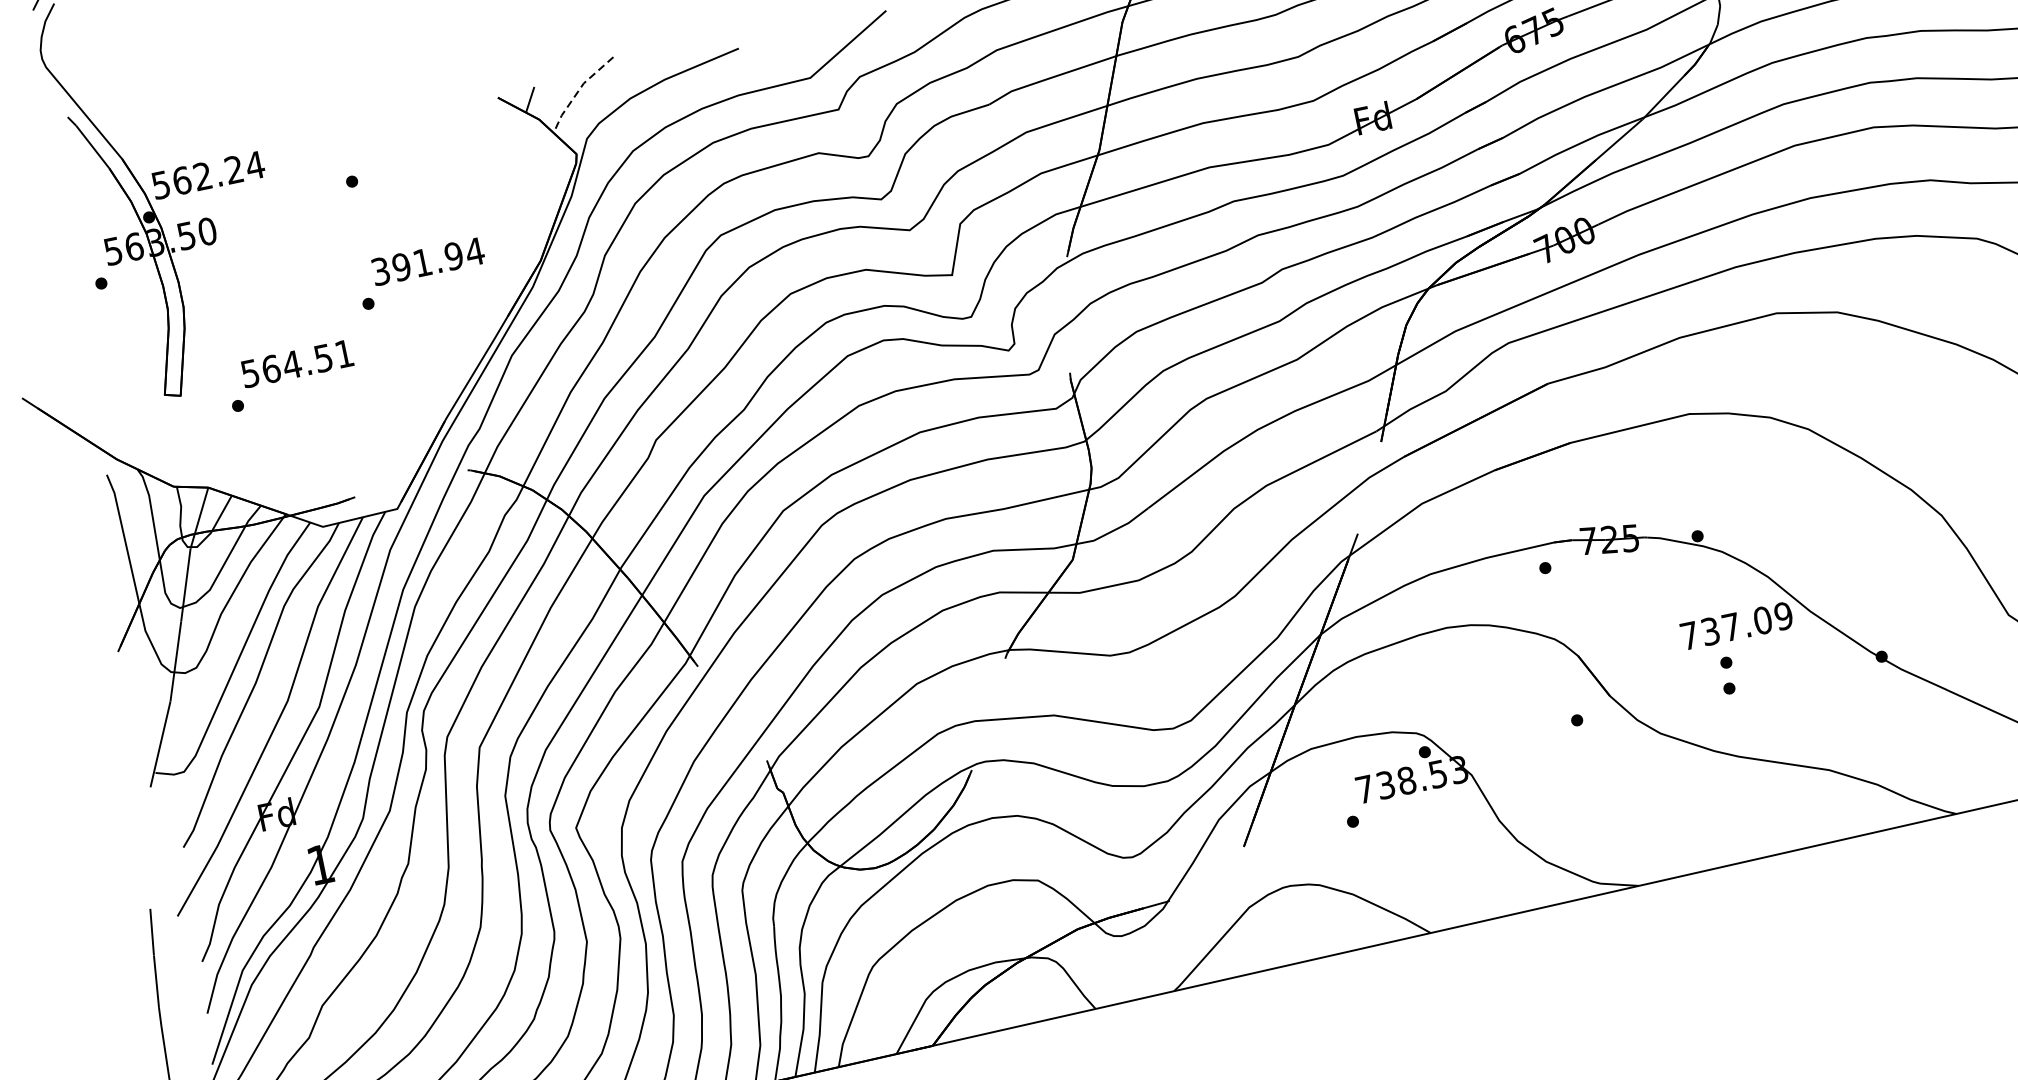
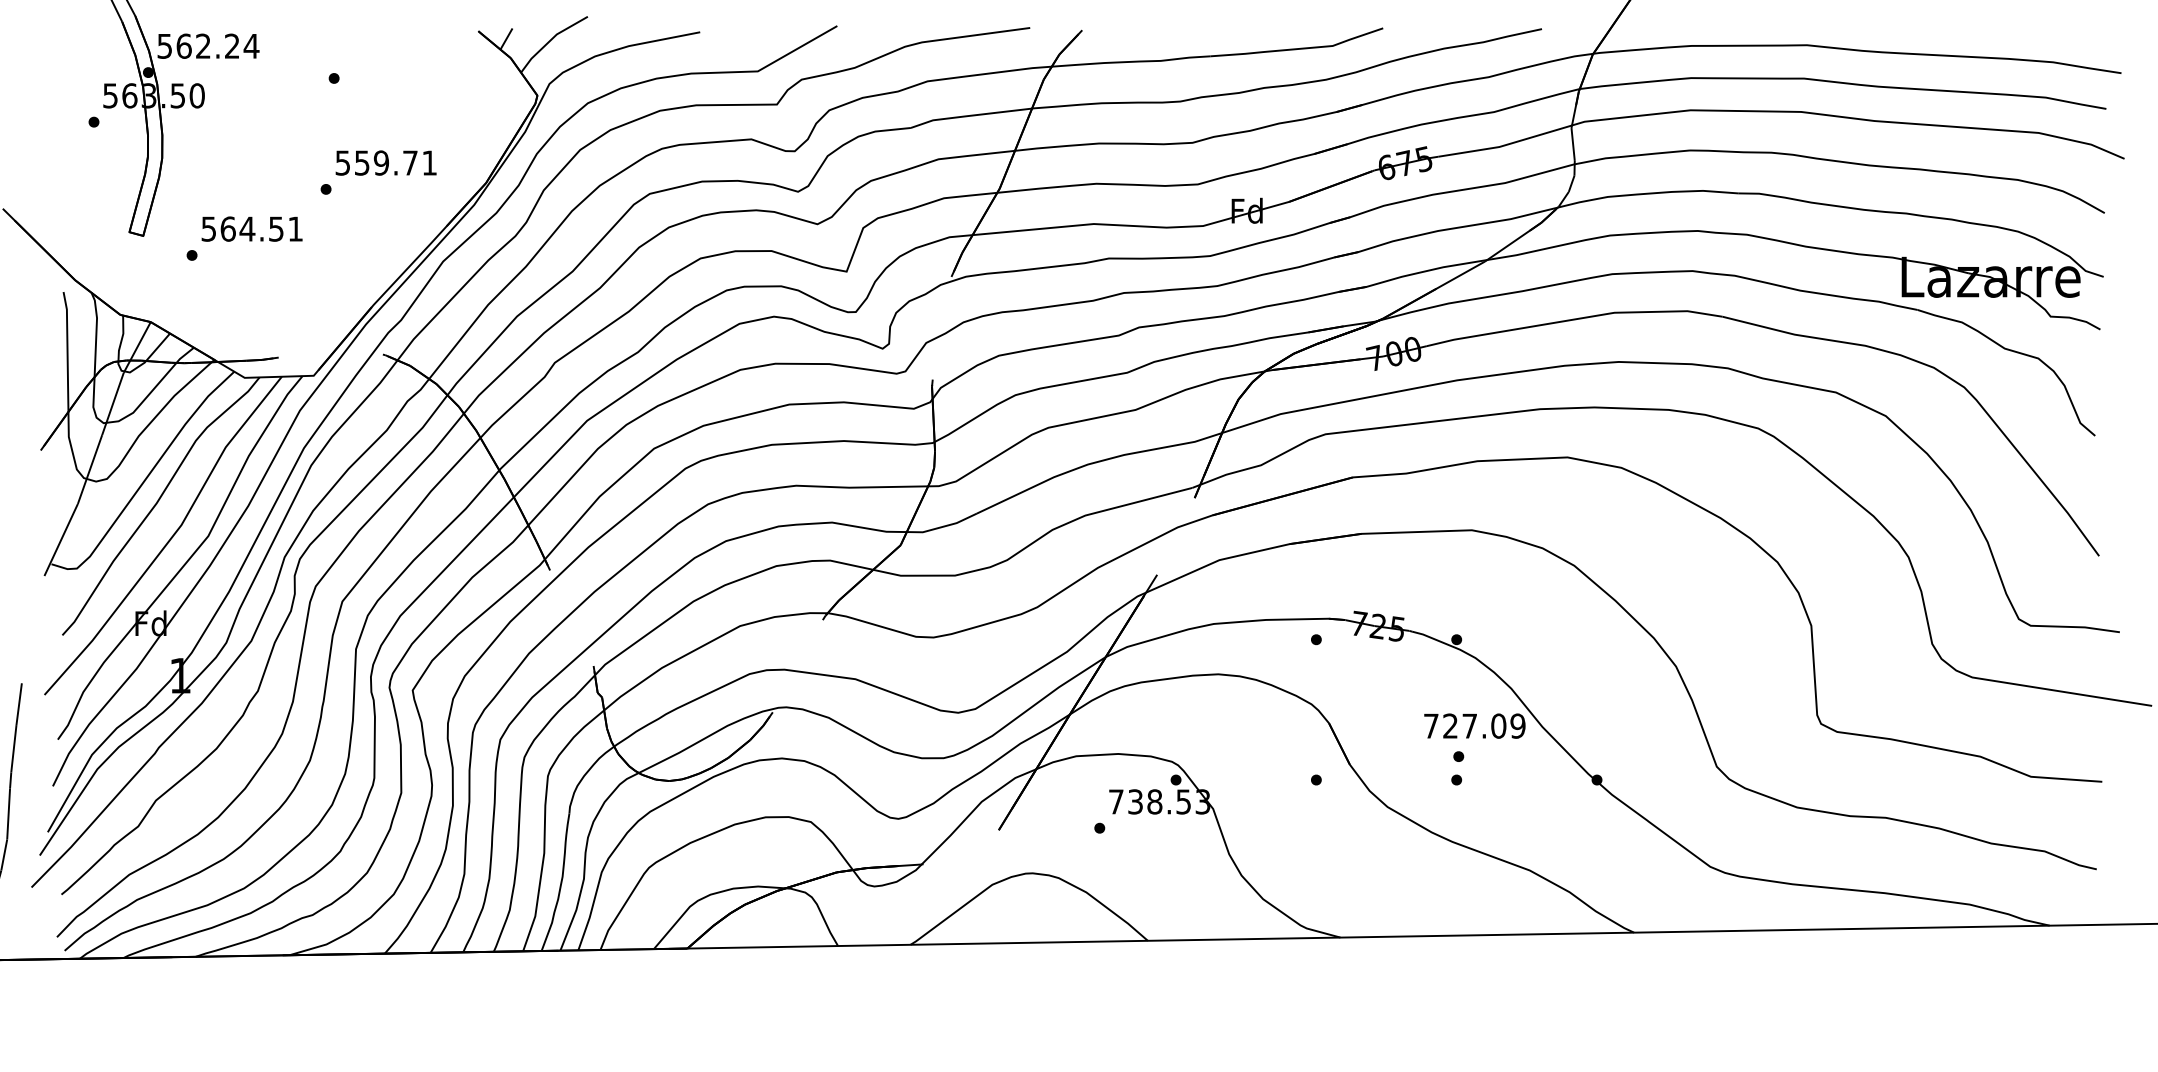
line: (578, 91) -> (550, 40), dashed -> solid
text: (427, 260) -> (386, 162), 391.94 -> 559.71
text: (1710, 630) -> (1450, 725), 737.09 -> 727.09

